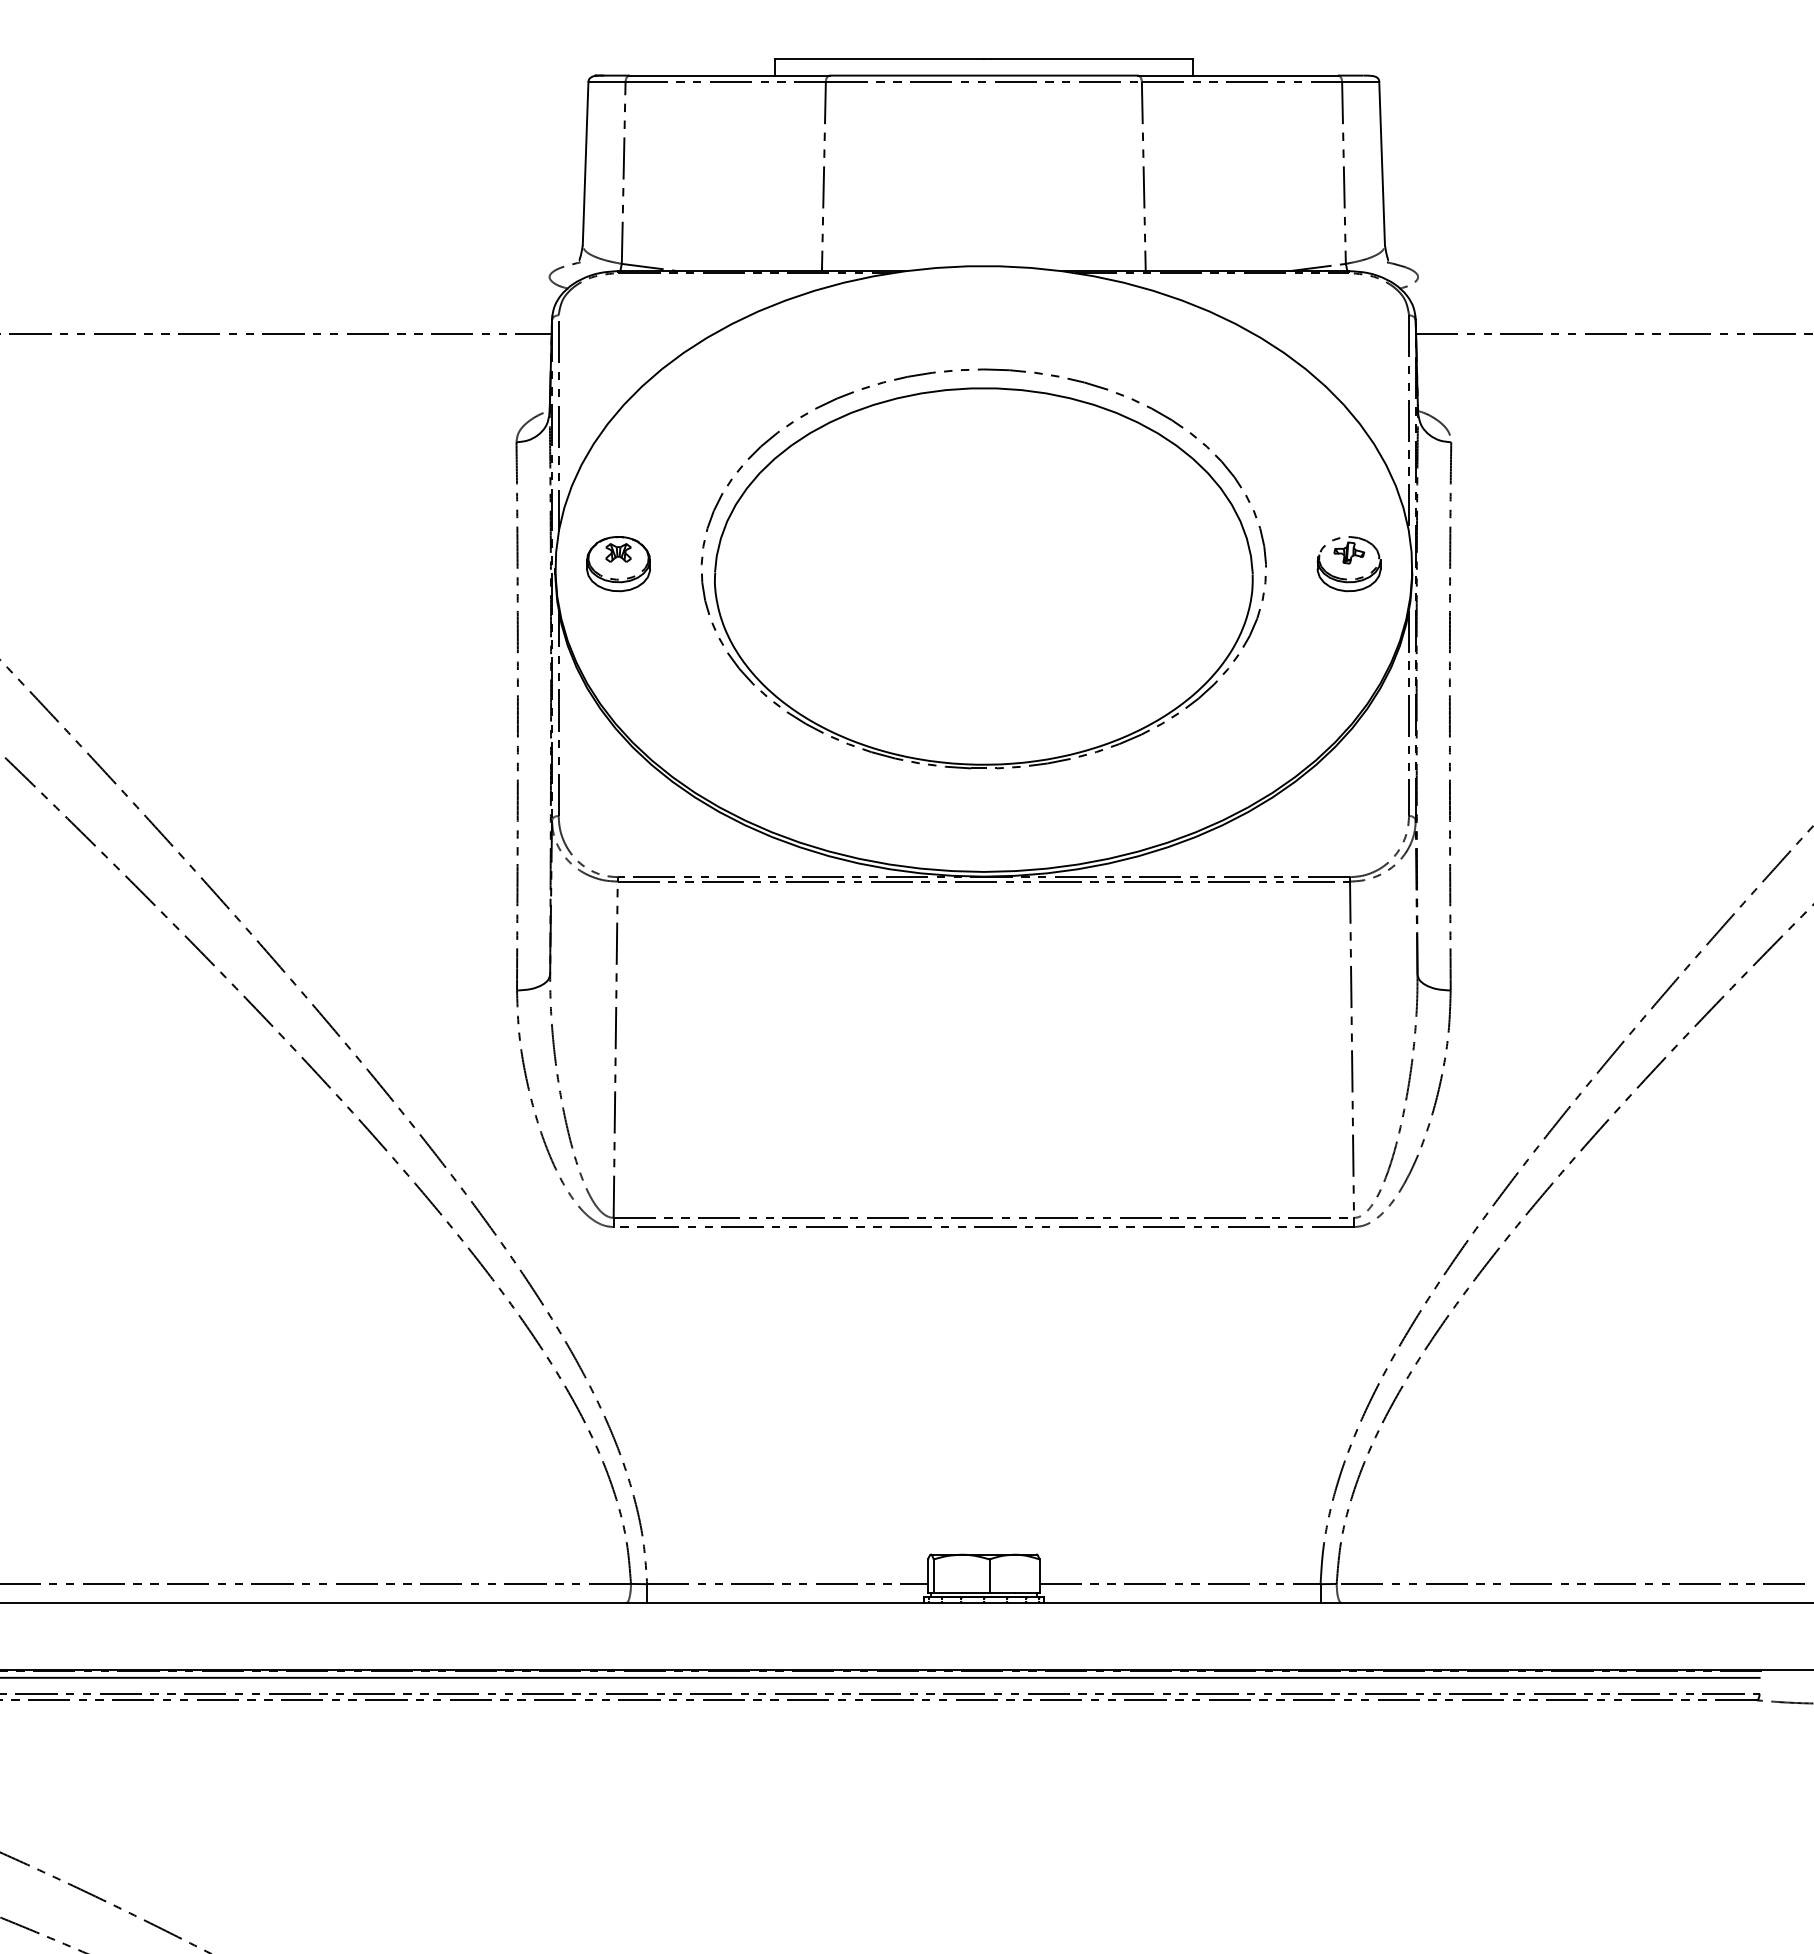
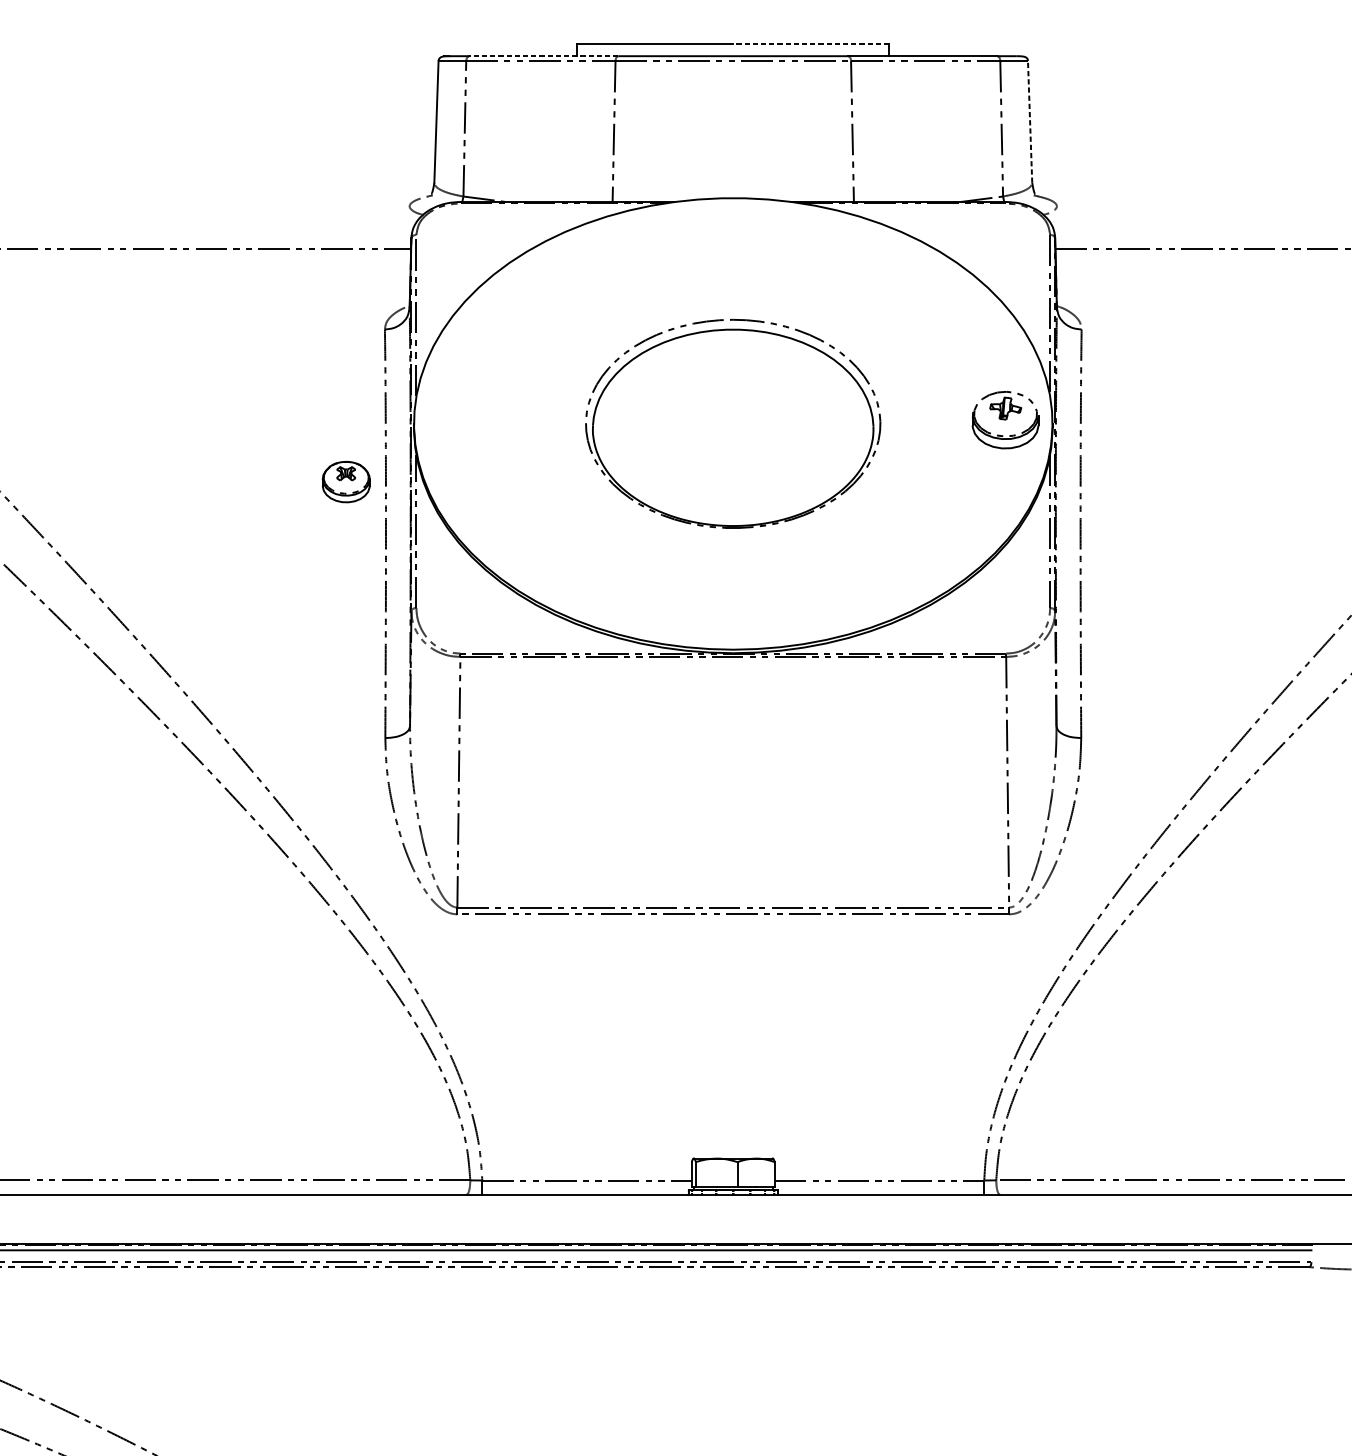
line: (1088, 58) -> (811, 43), solid -> dashed
line: (729, 75) -> (543, 56), solid -> dashed
line: (1382, 163) -> (1030, 121), solid -> dashed
part: (618, 564) -> (346, 482), moved
part: (1348, 564) -> (1005, 420), size x1.4
part: (983, 568) -> (733, 423), size x0.7

